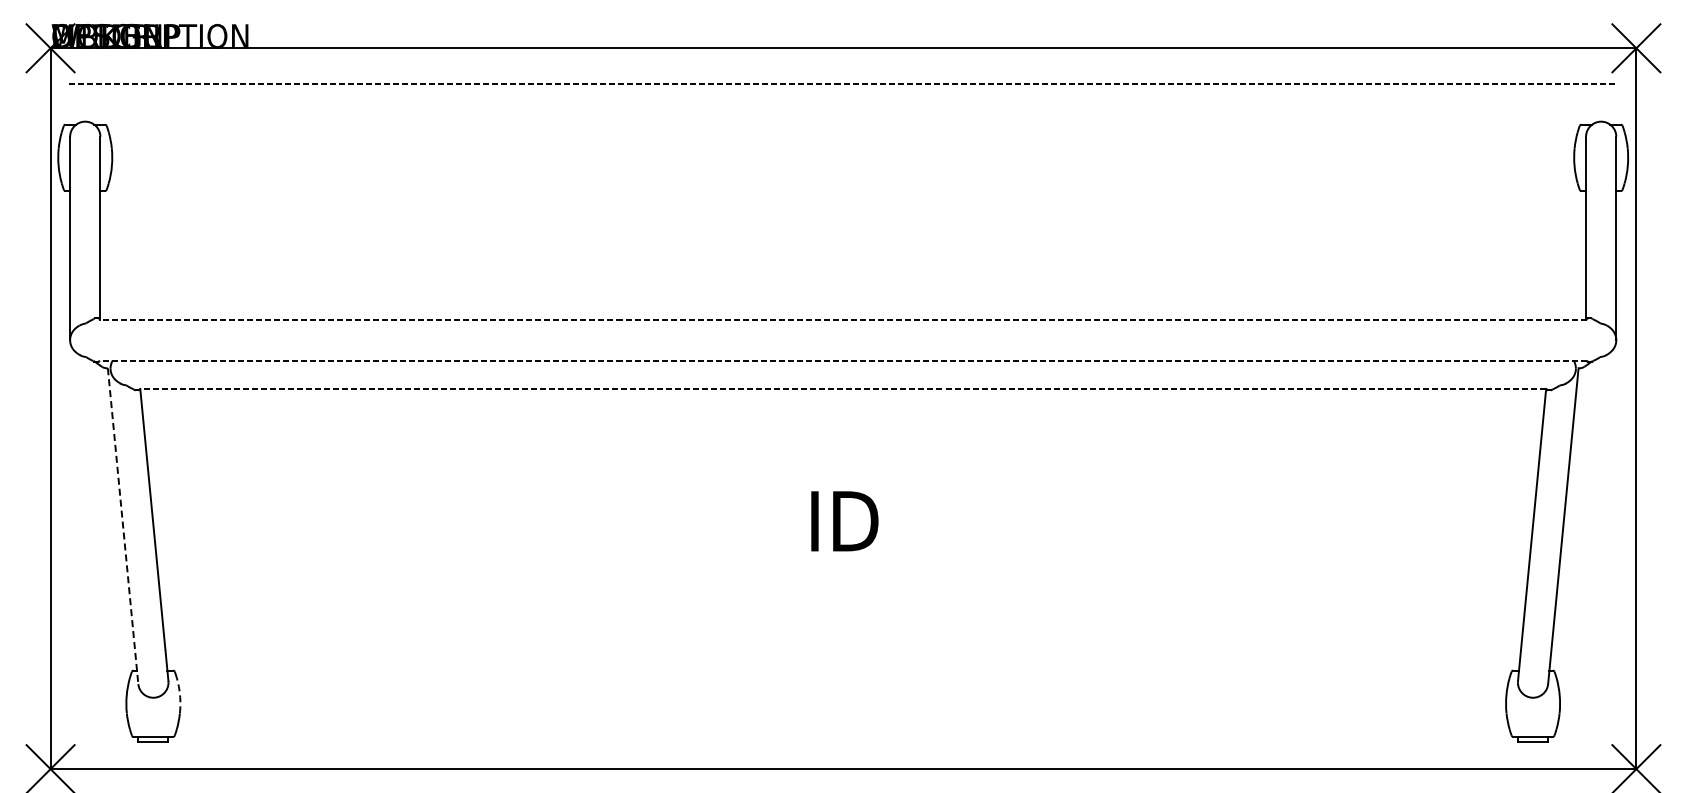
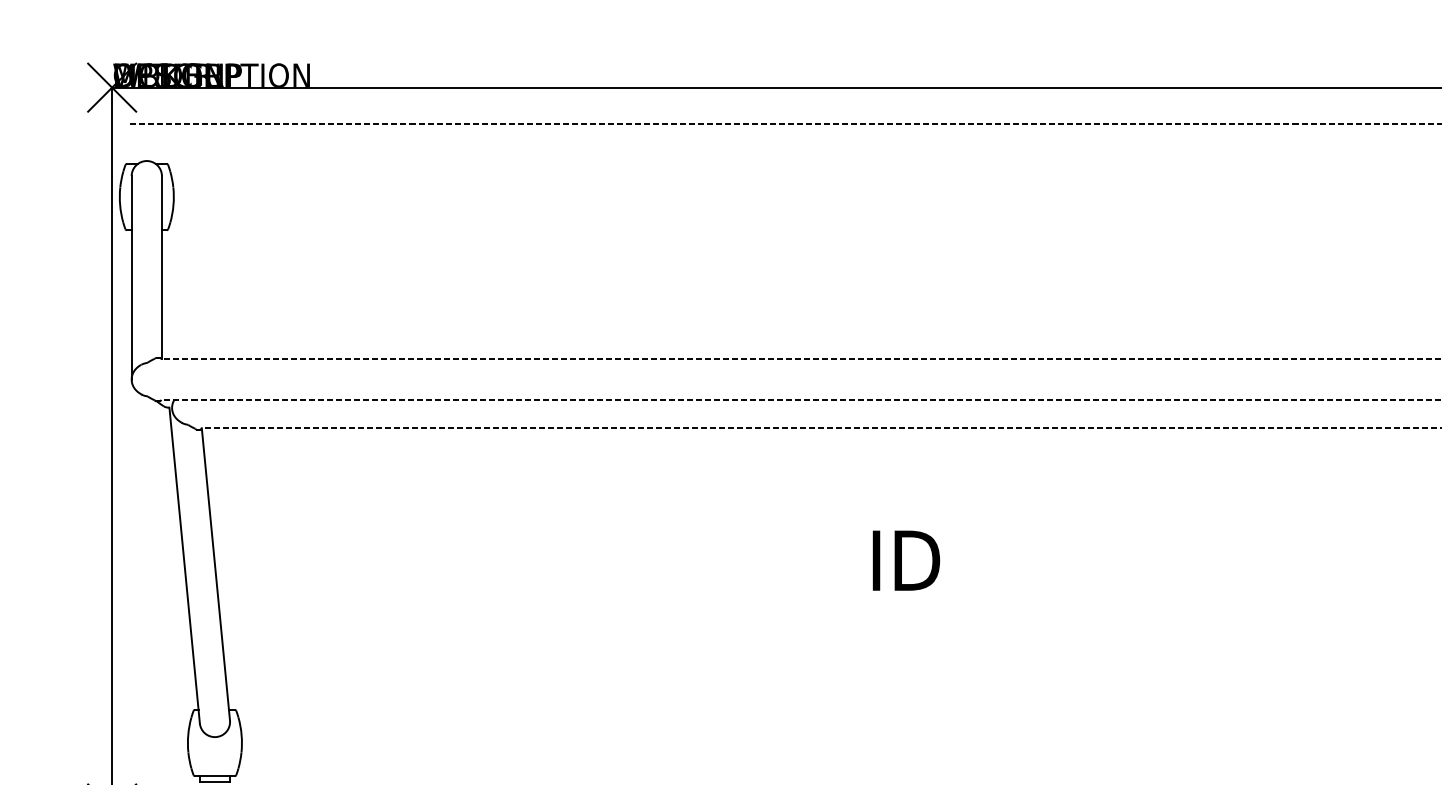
line: (123, 526) -> (185, 565), dashed -> solid
arc: (180, 695) -> (242, 734), dashed -> solid

